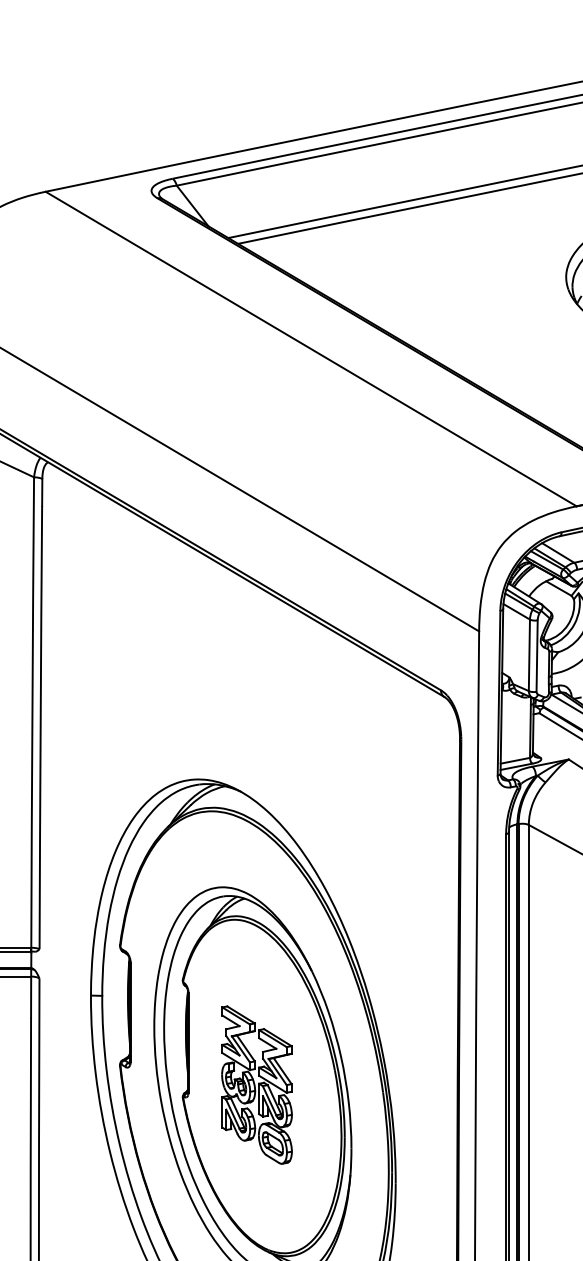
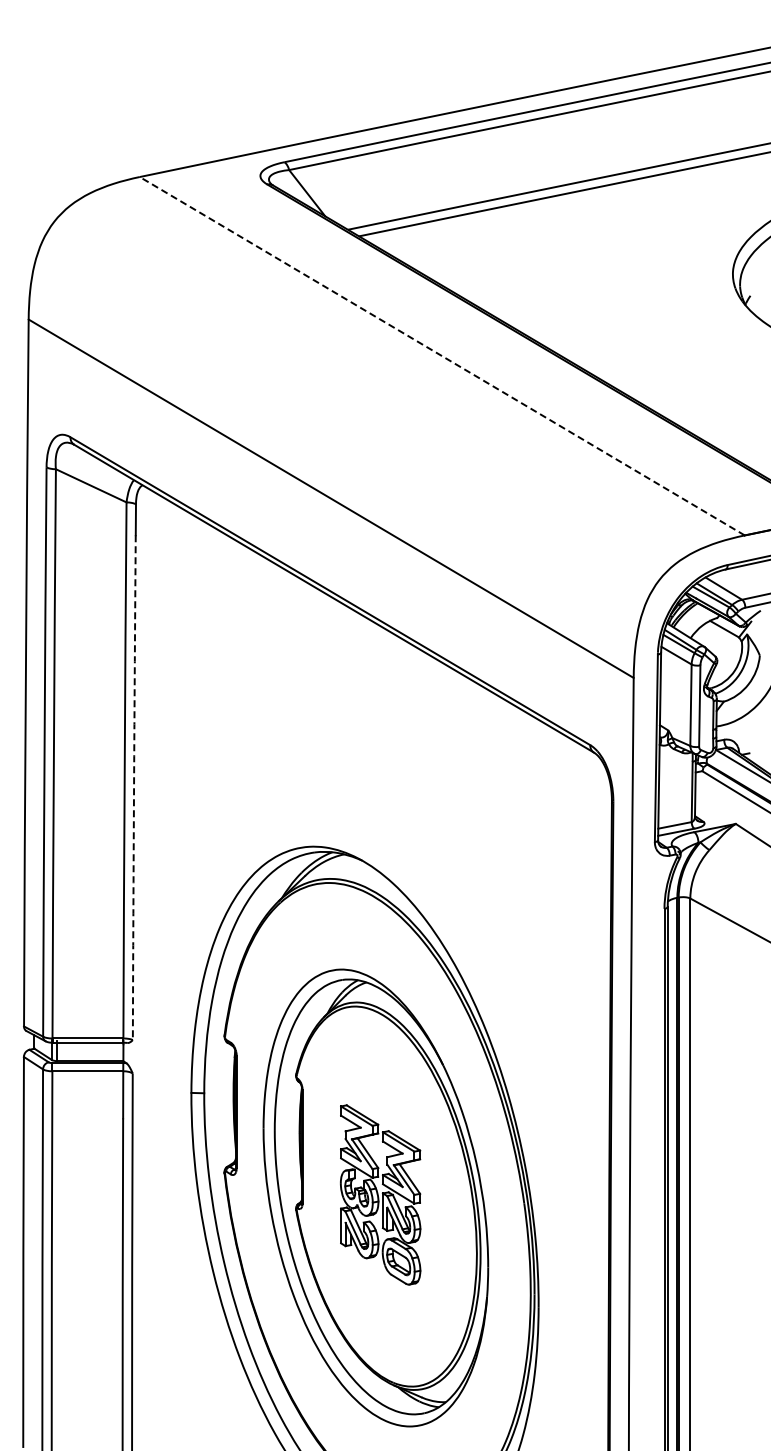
line: (311, 349) -> (442, 356), solid -> dashed
arc: (41, 727) -> (134, 787), solid -> dashed

